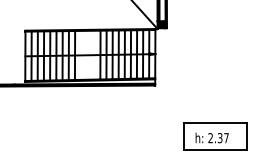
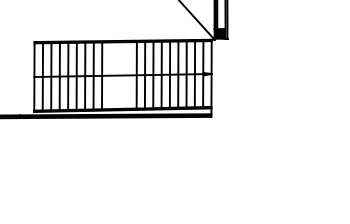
part: (215, 136) -> (293, 186), removed

